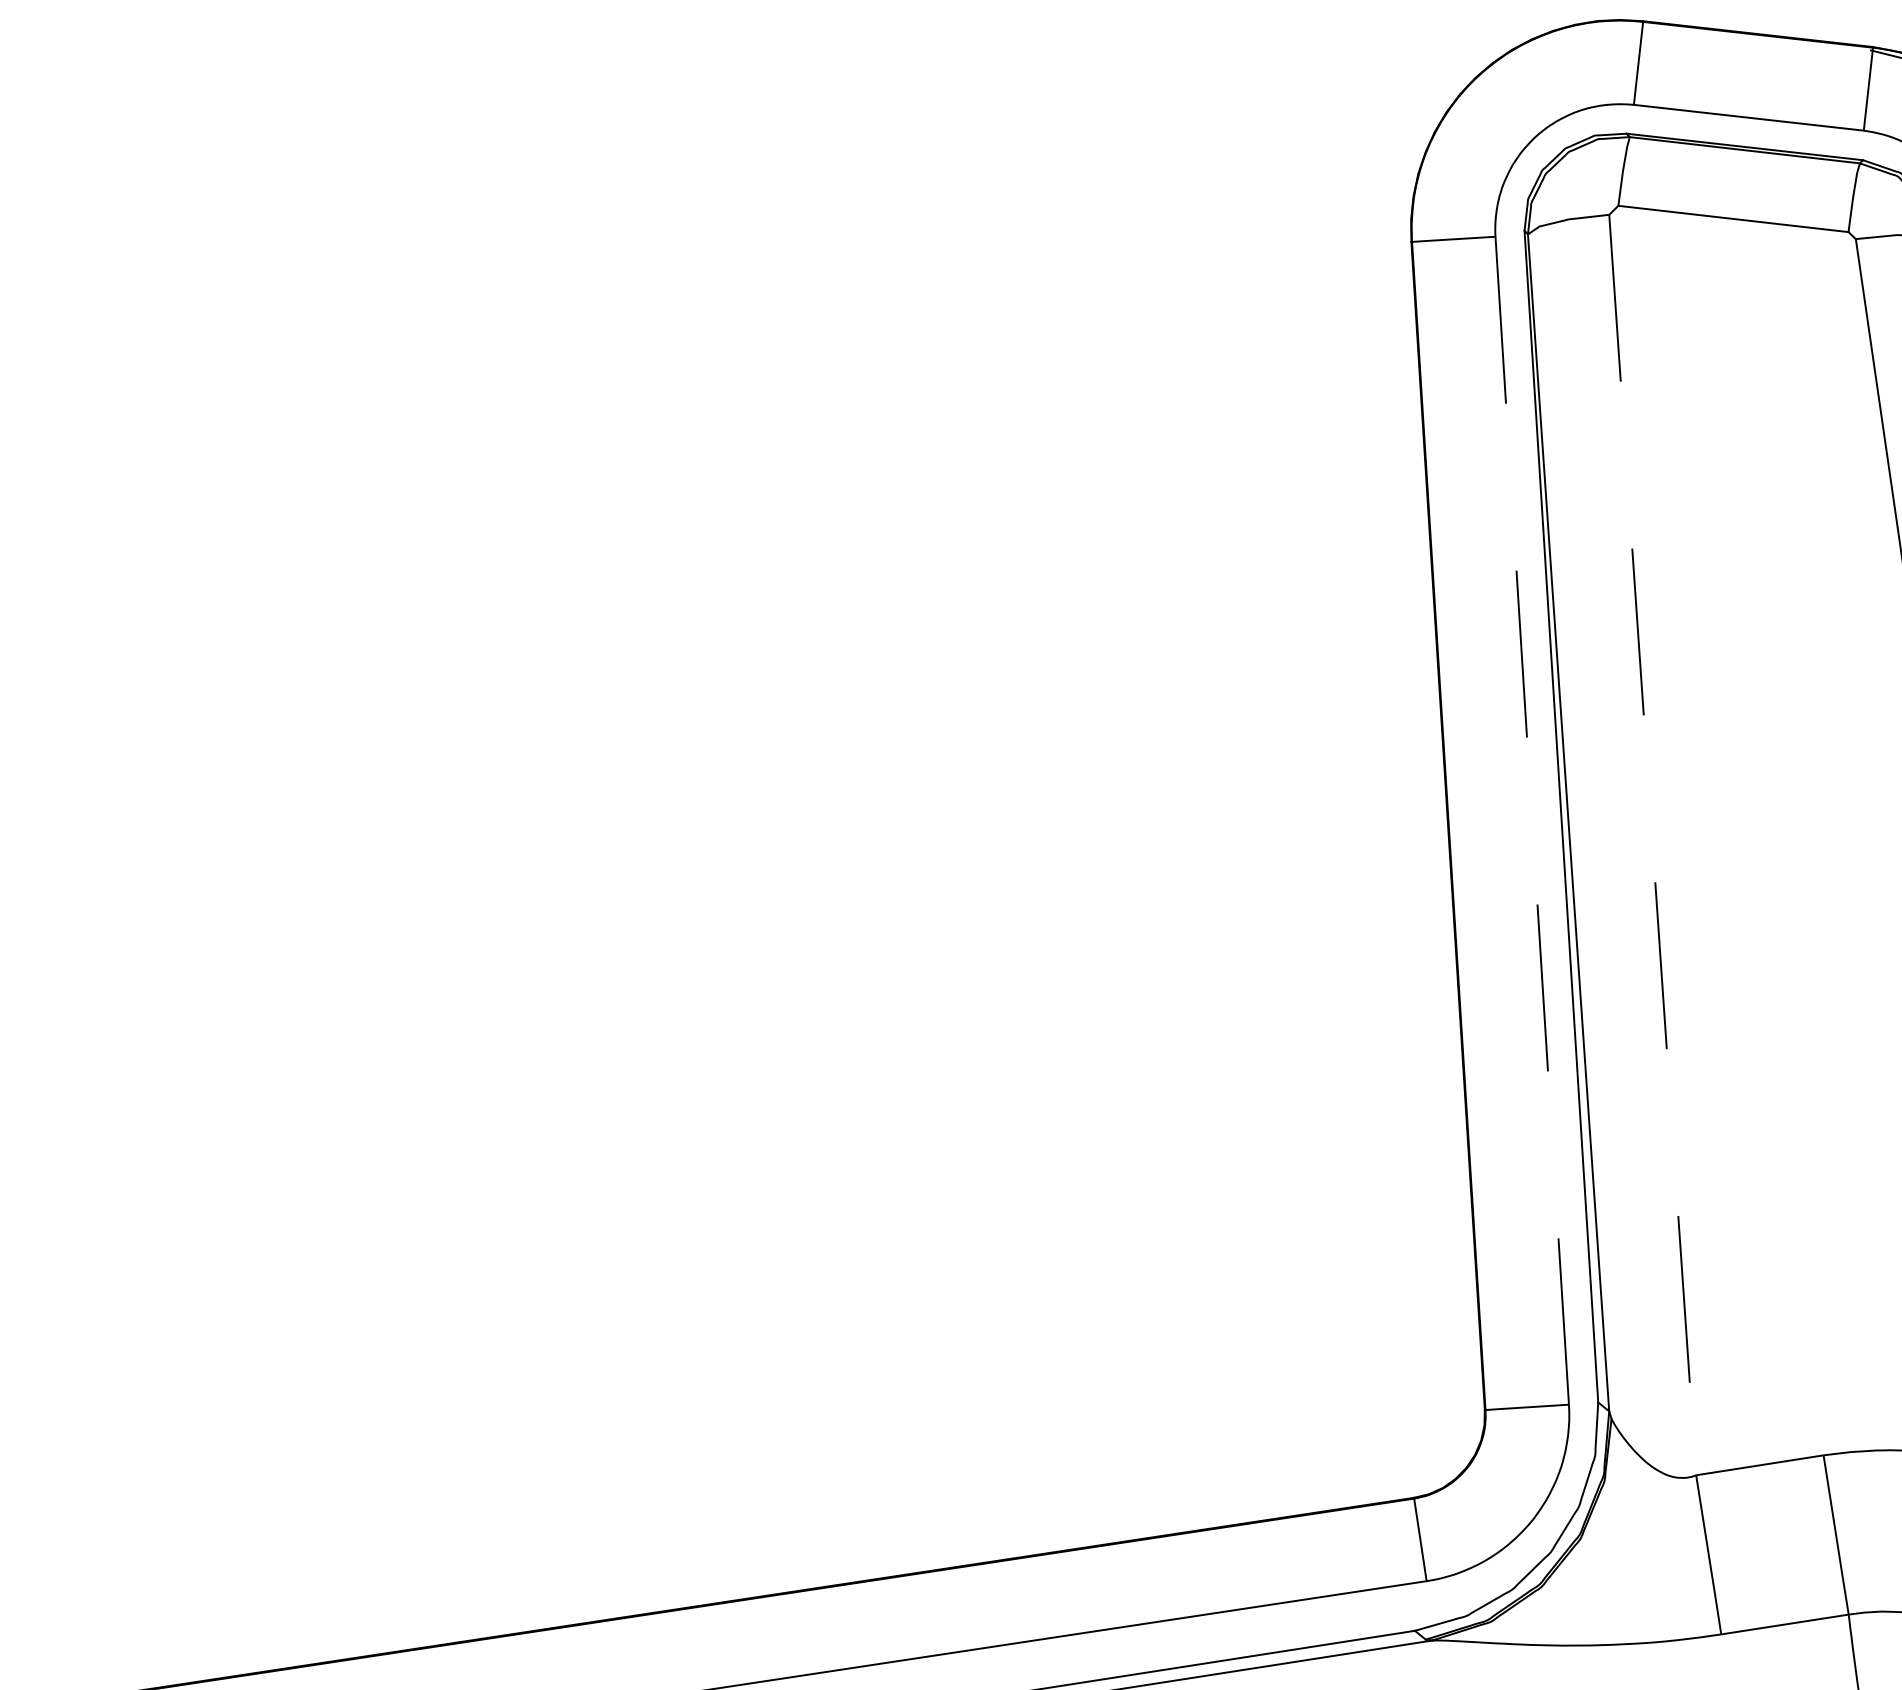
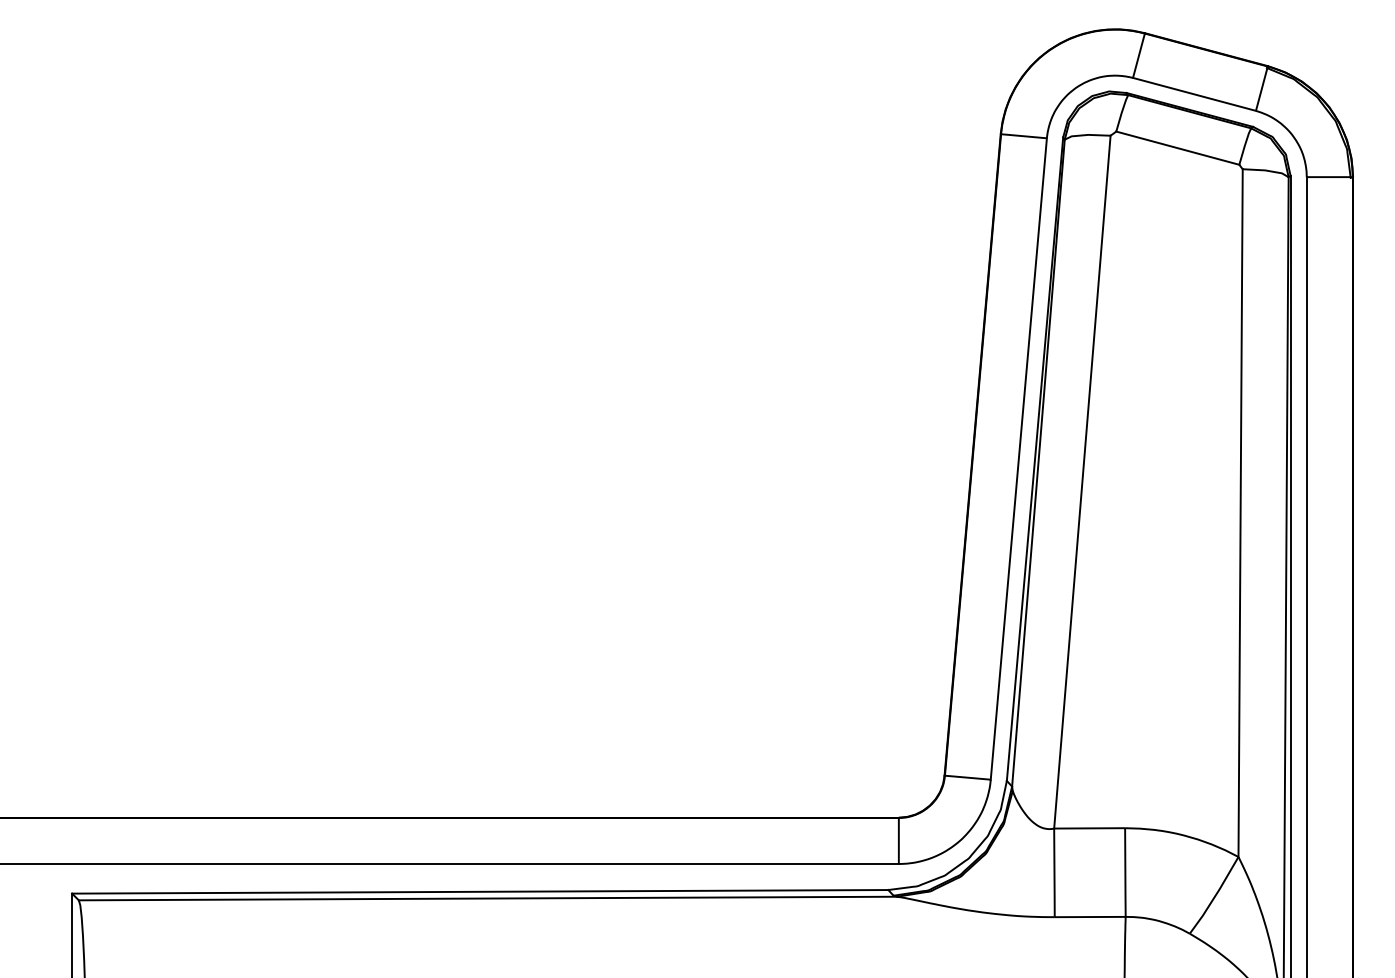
line: (1531, 821) -> (1018, 459), dashed -> solid
line: (1653, 845) -> (1082, 482), dashed -> solid

